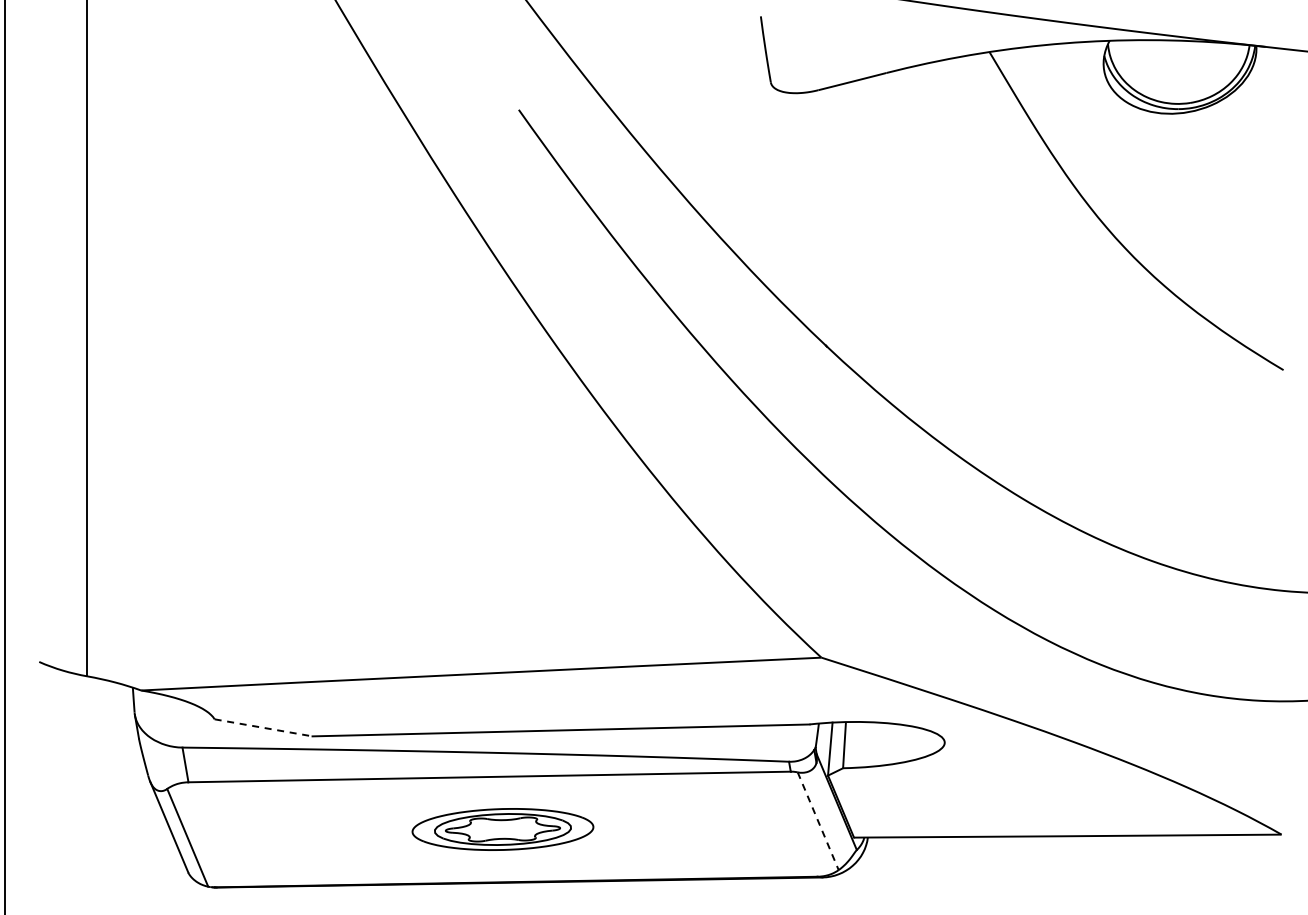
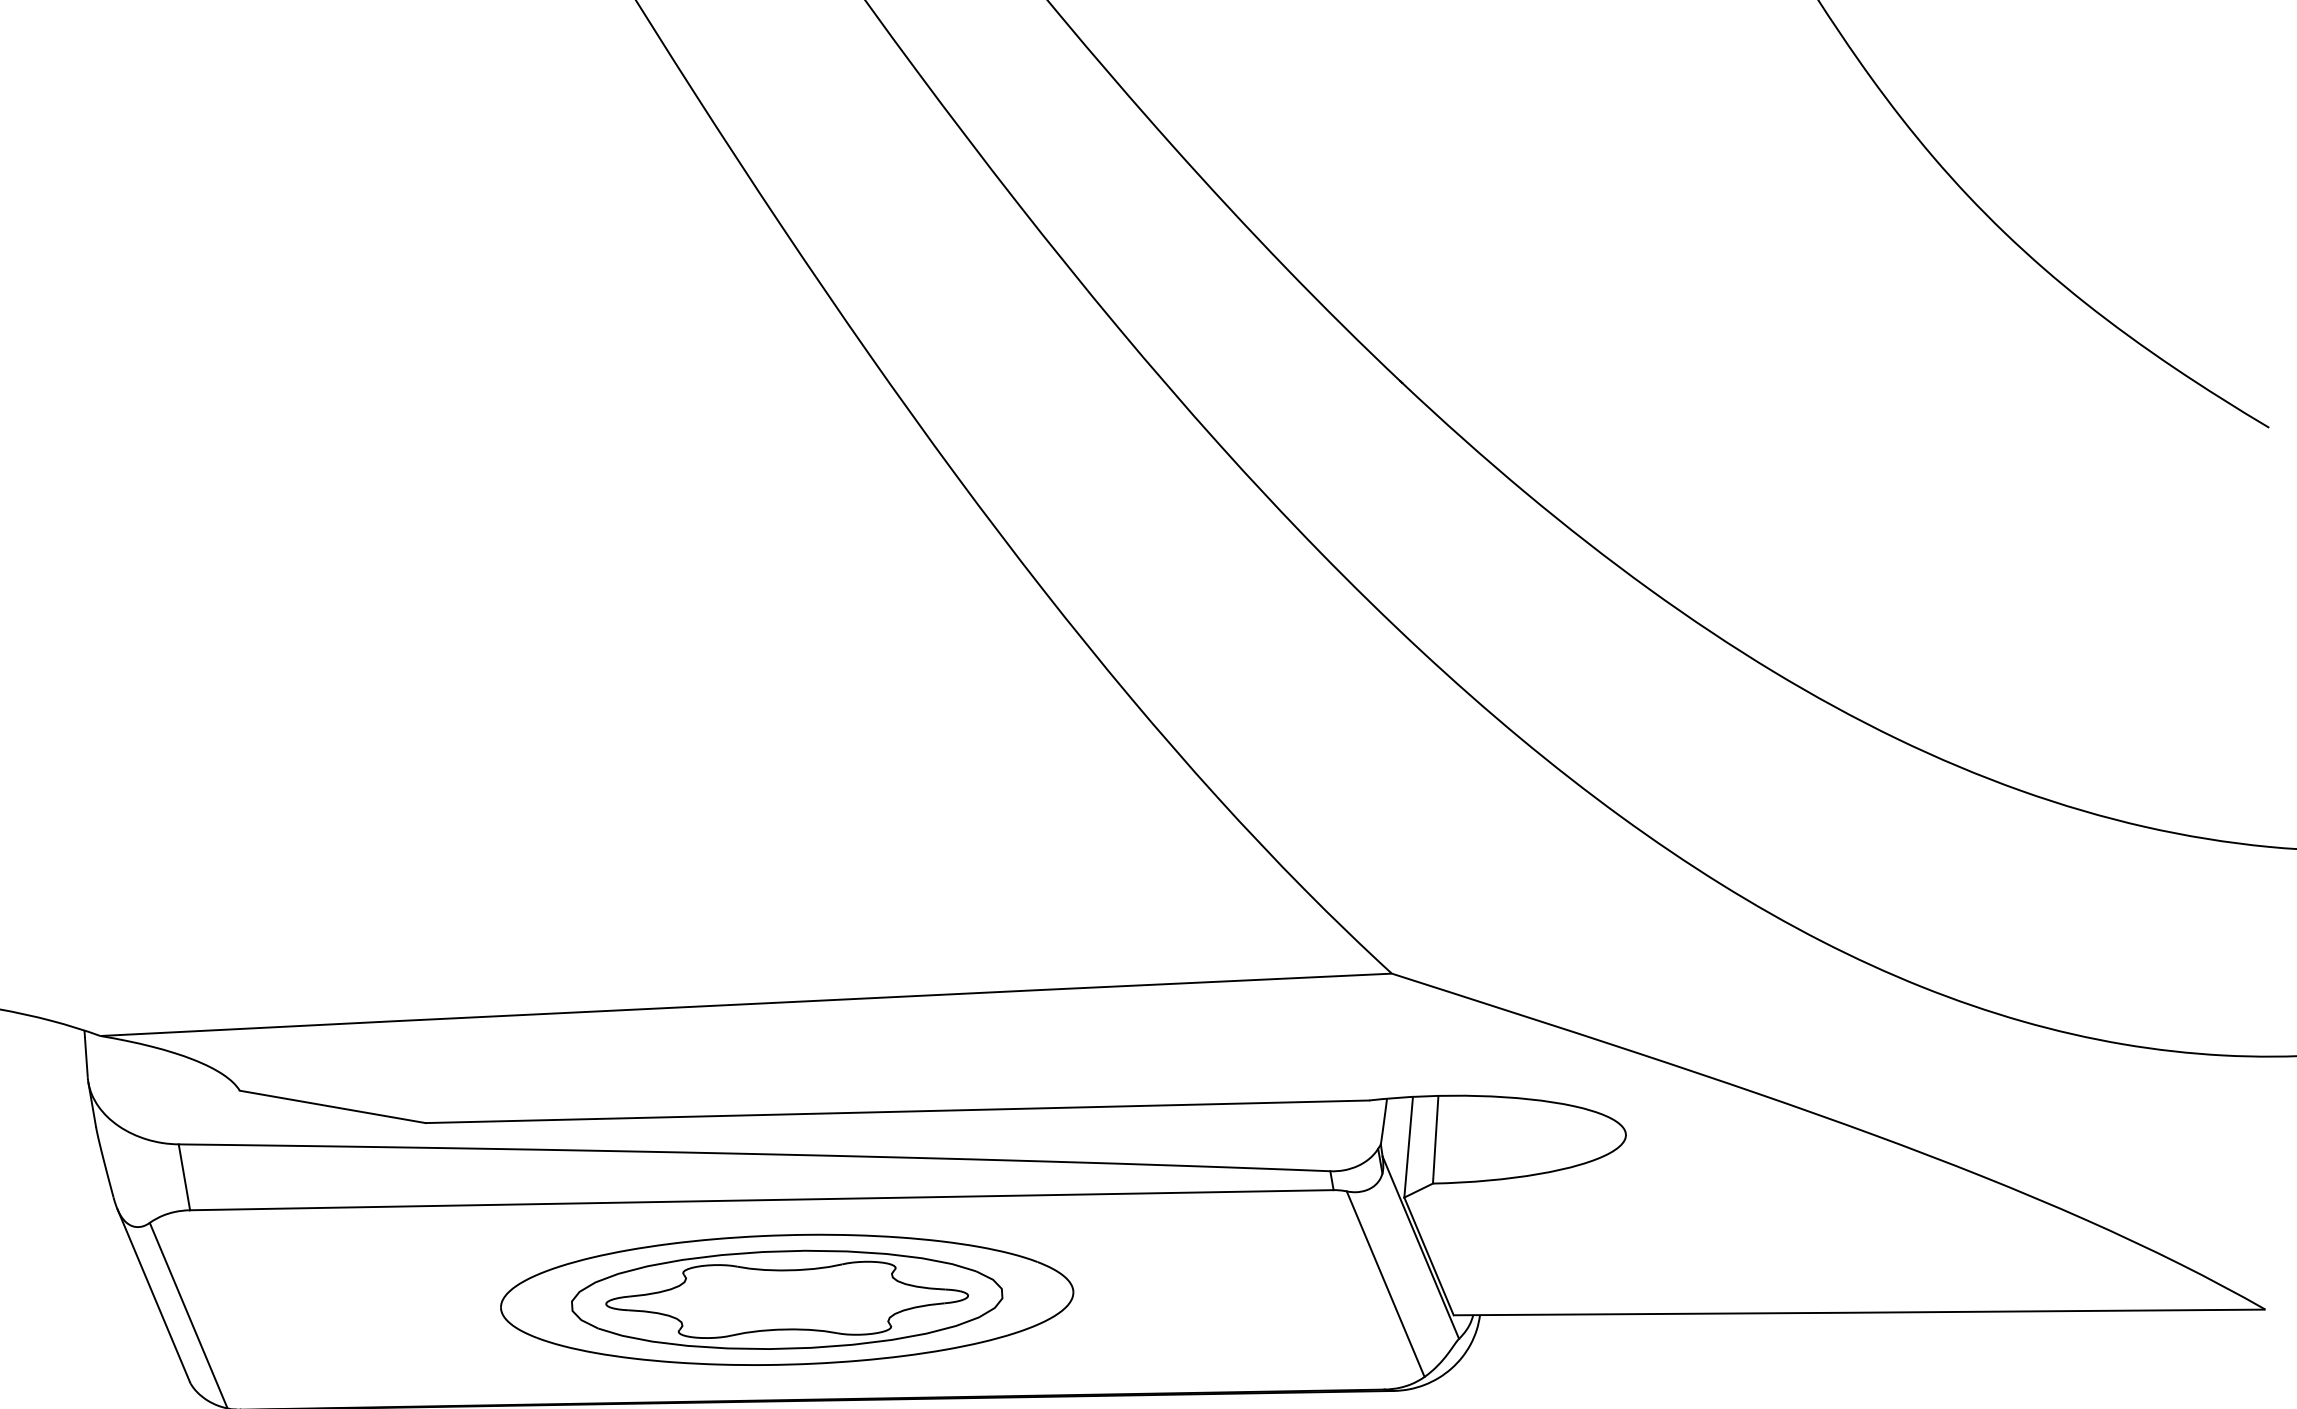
line: (263, 727) -> (332, 1106), dashed -> solid
line: (818, 821) -> (1386, 1284), dashed -> solid
part: (502, 829) -> (786, 1299), size x1.67

